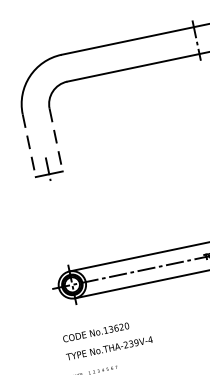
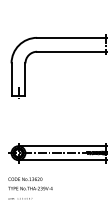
line: (56, 141) -> (25, 80), dashed -> solid
line: (29, 147) -> (11, 80), dashed -> solid

